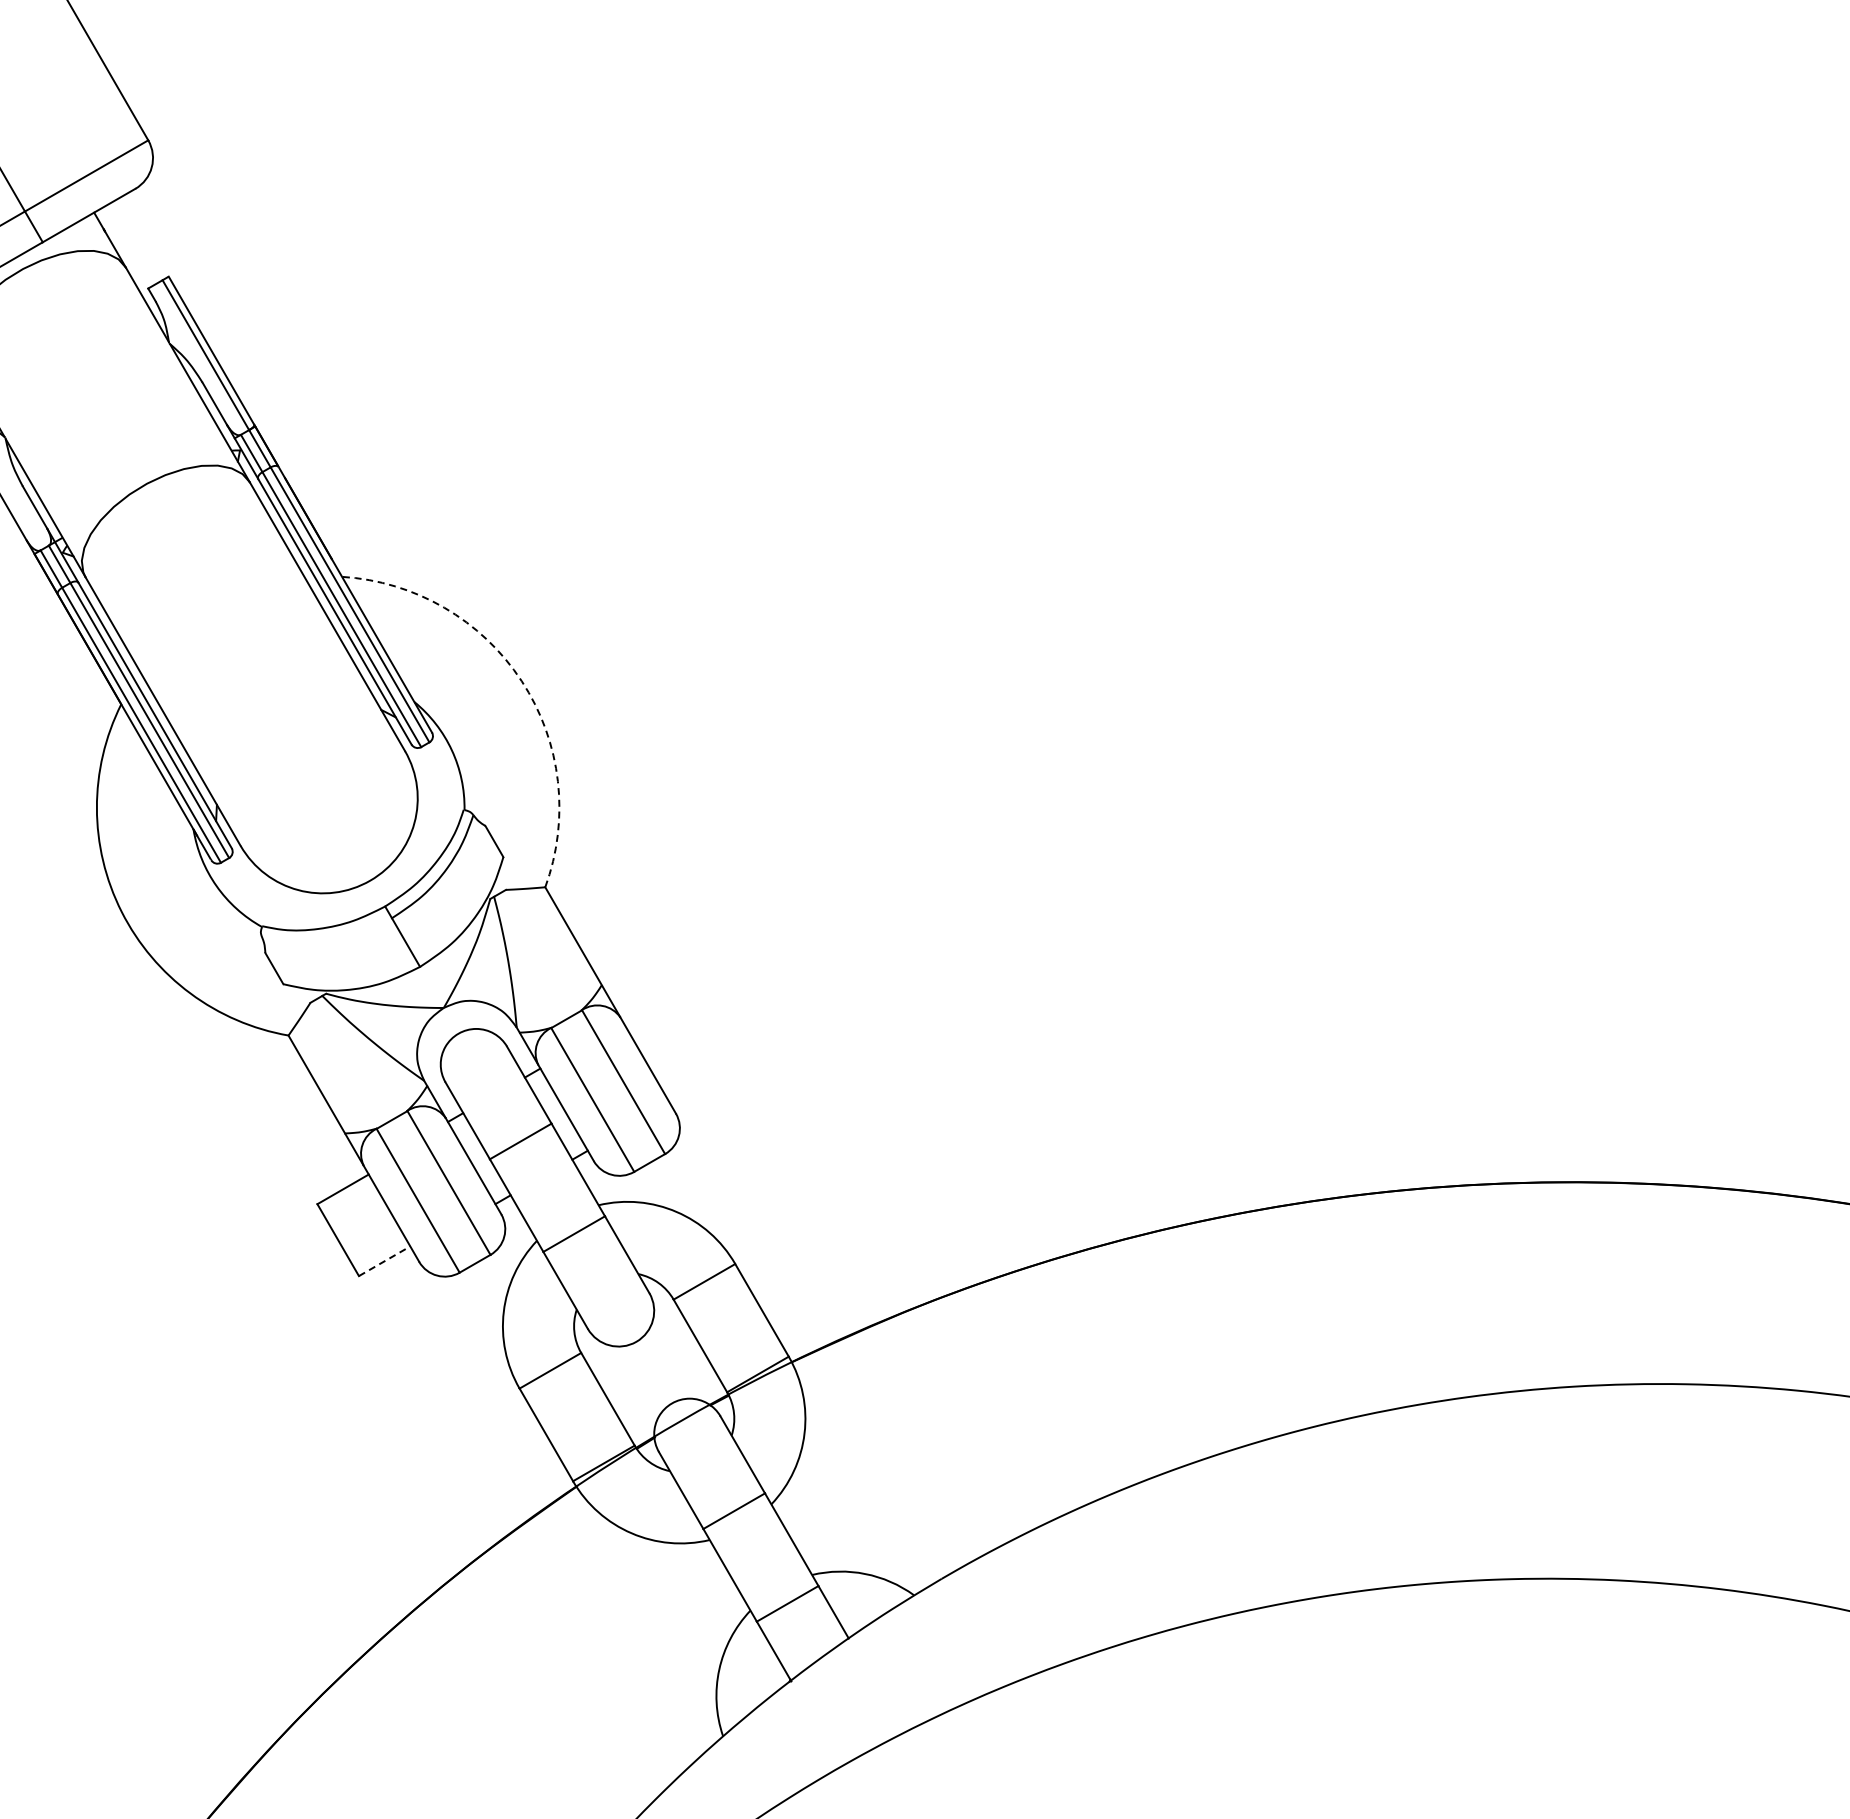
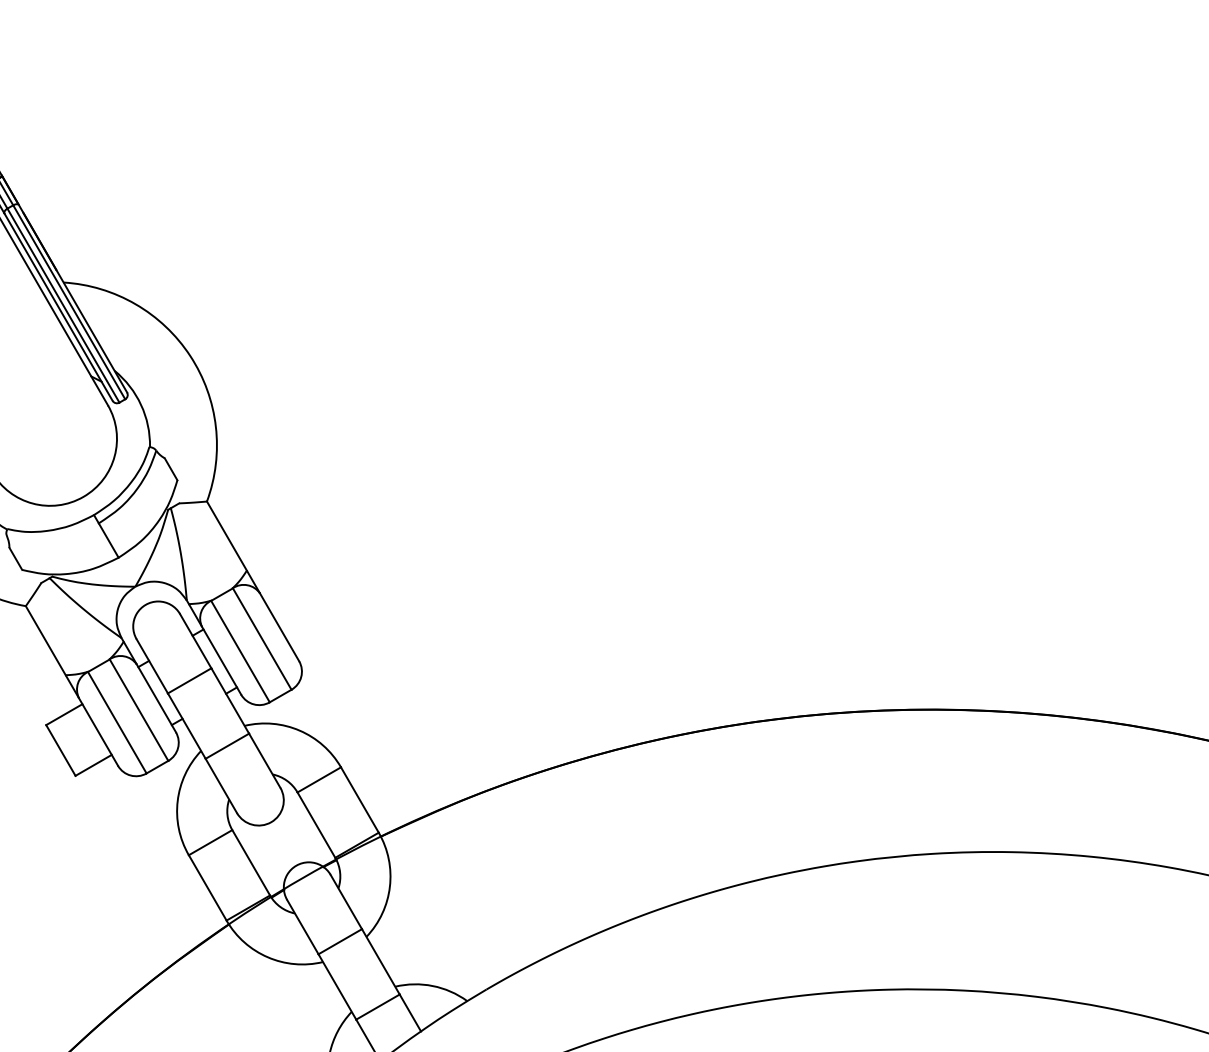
arc: (521, 681) -> (190, 356), dashed -> solid
line: (384, 1261) -> (93, 765), dashed -> solid

